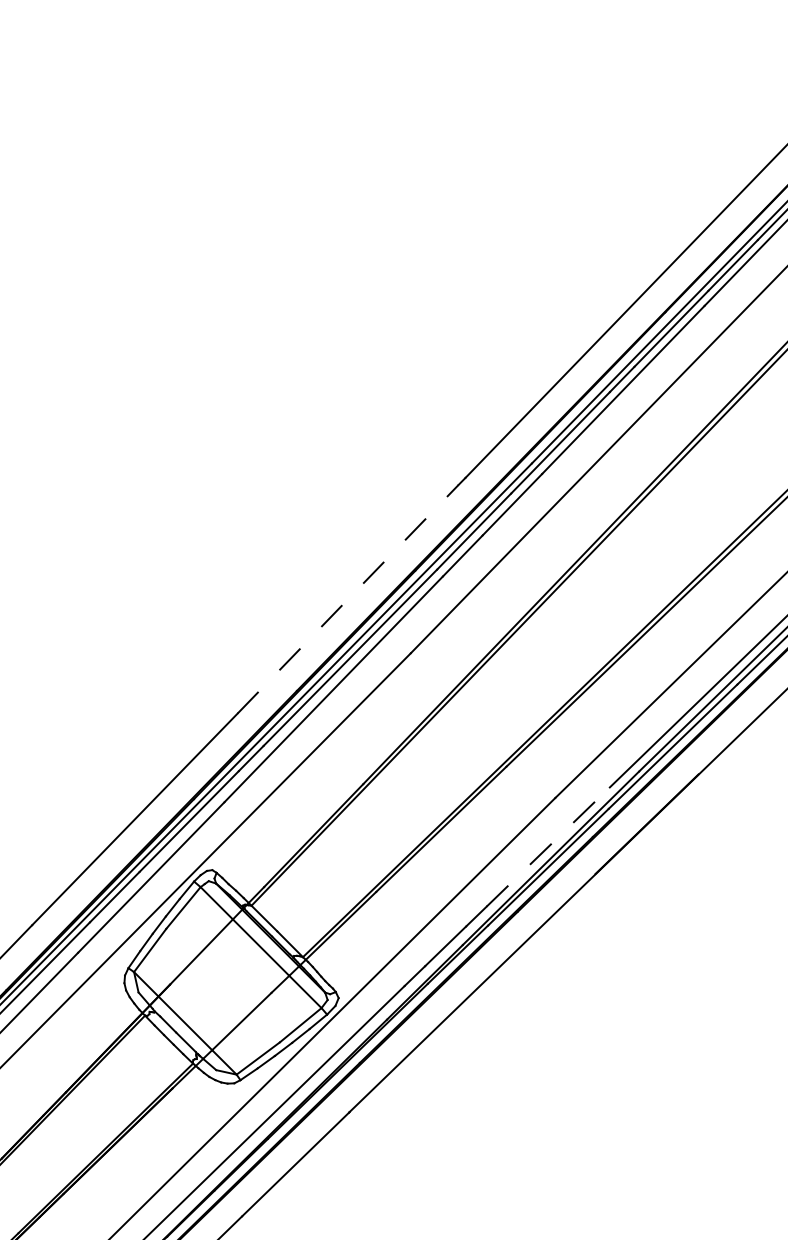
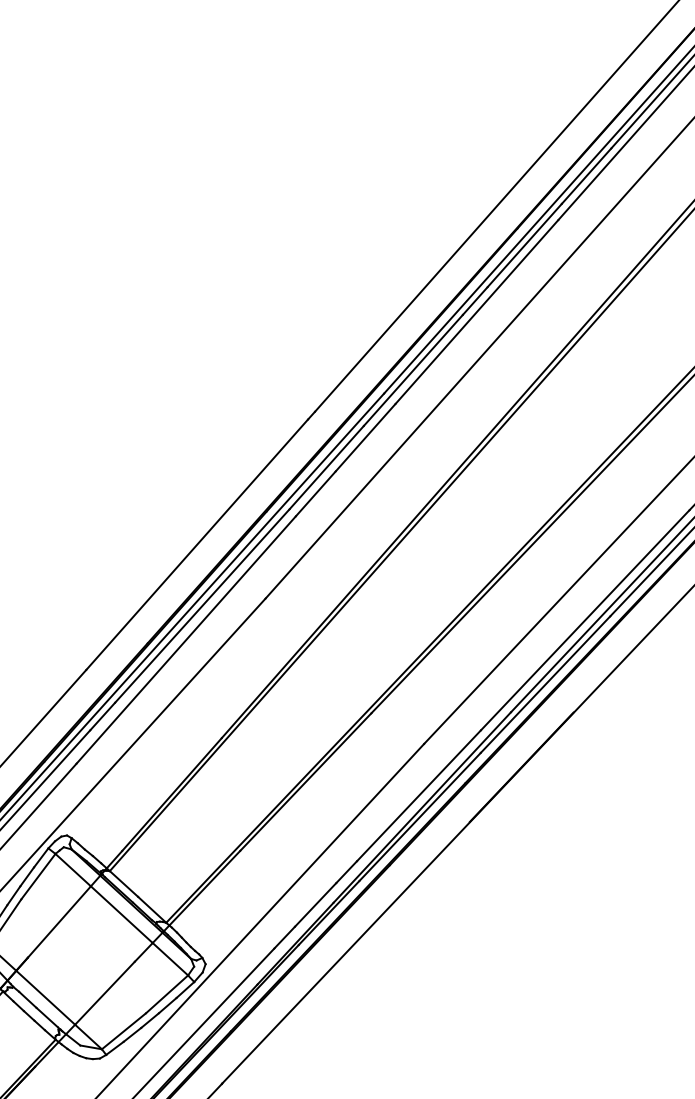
line: (348, 599) -> (197, 544), dashed -> solid
line: (548, 847) -> (419, 796), dashed -> solid

